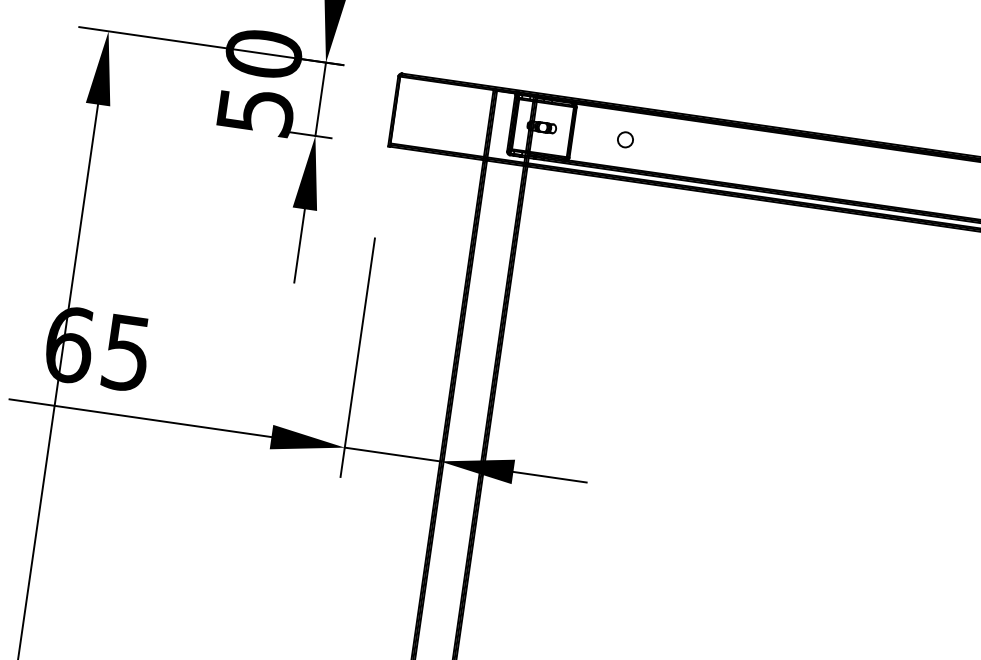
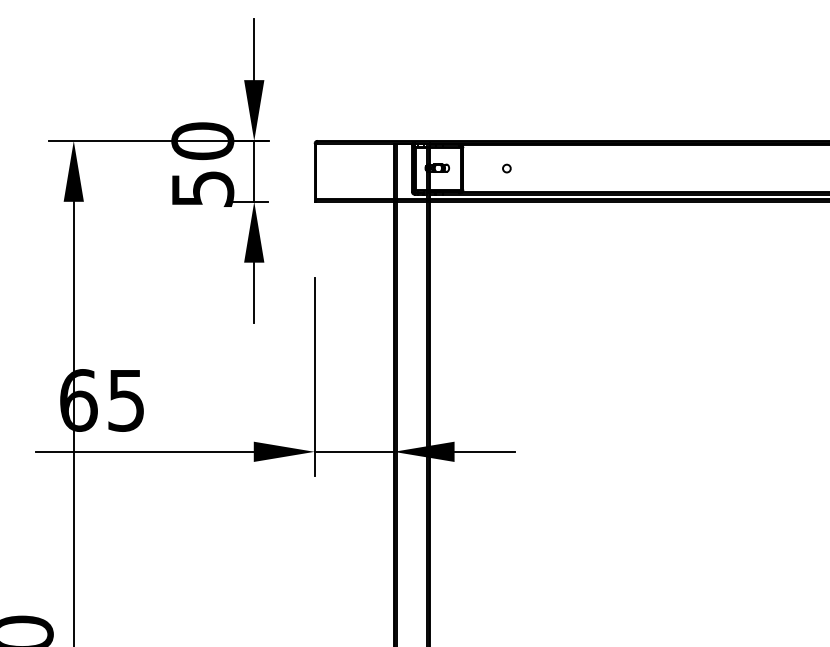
circle: (625, 139) -> (506, 168), size x0.62

